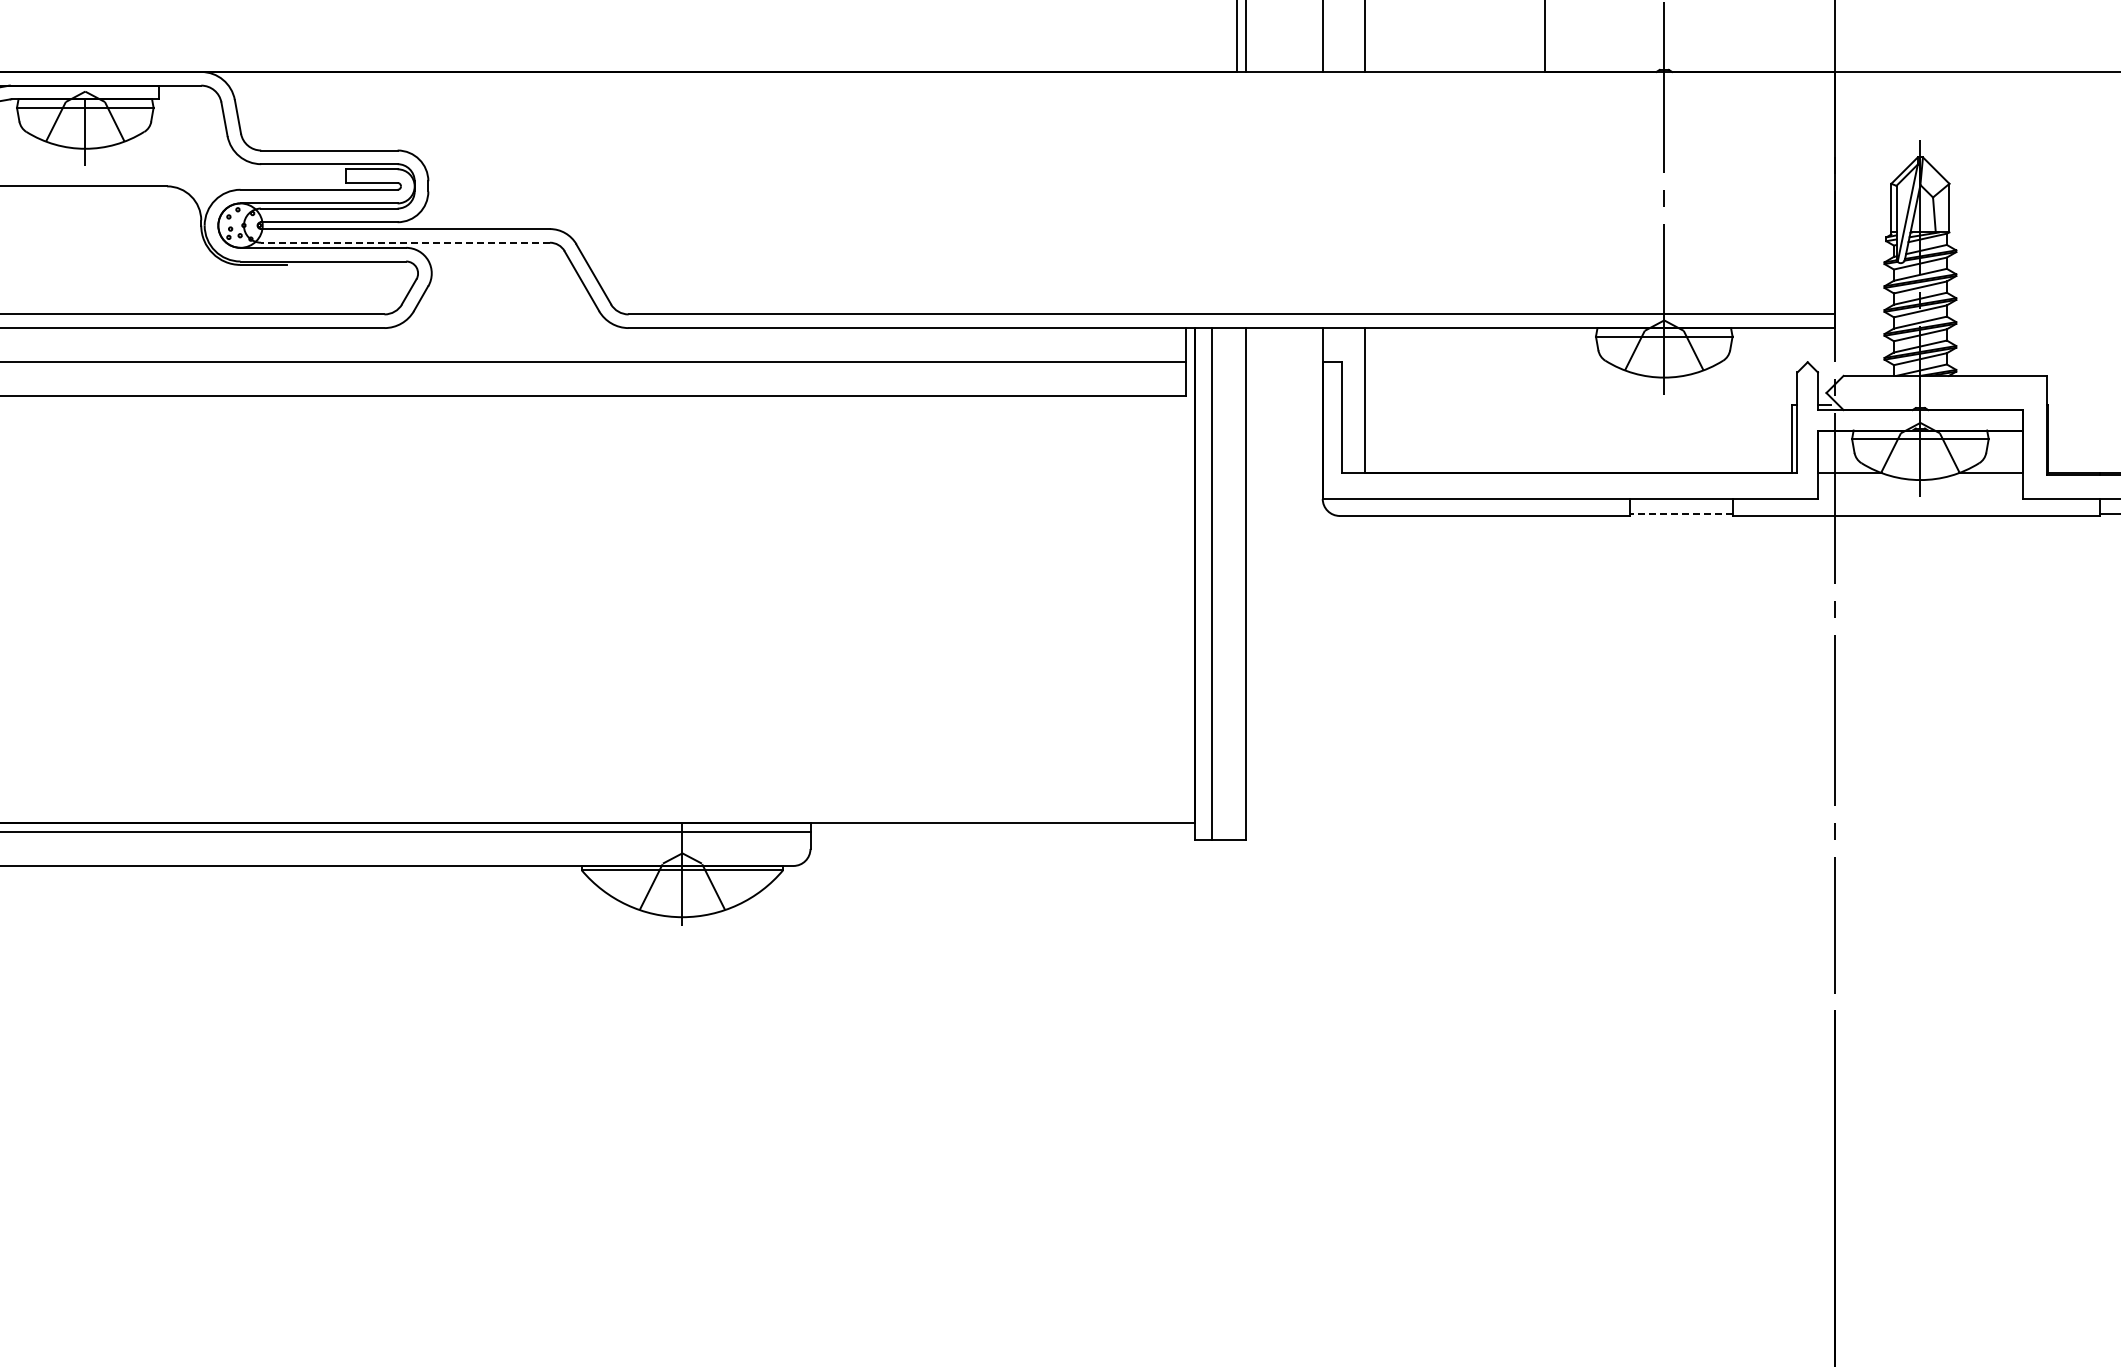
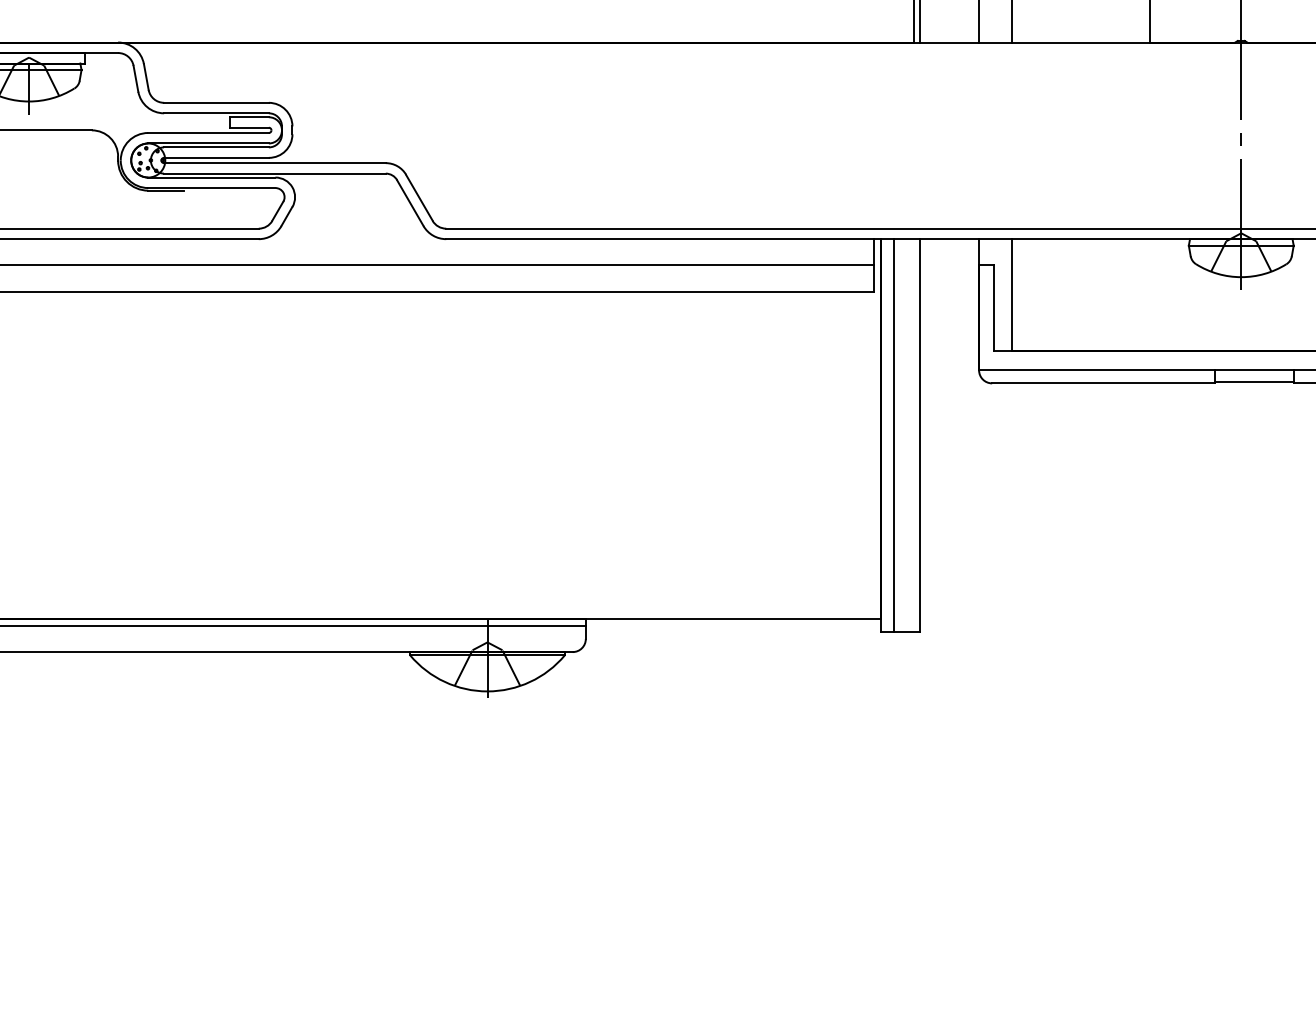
line: (404, 242) -> (274, 173), dashed -> solid
line: (1680, 514) -> (1253, 382), dashed -> solid

